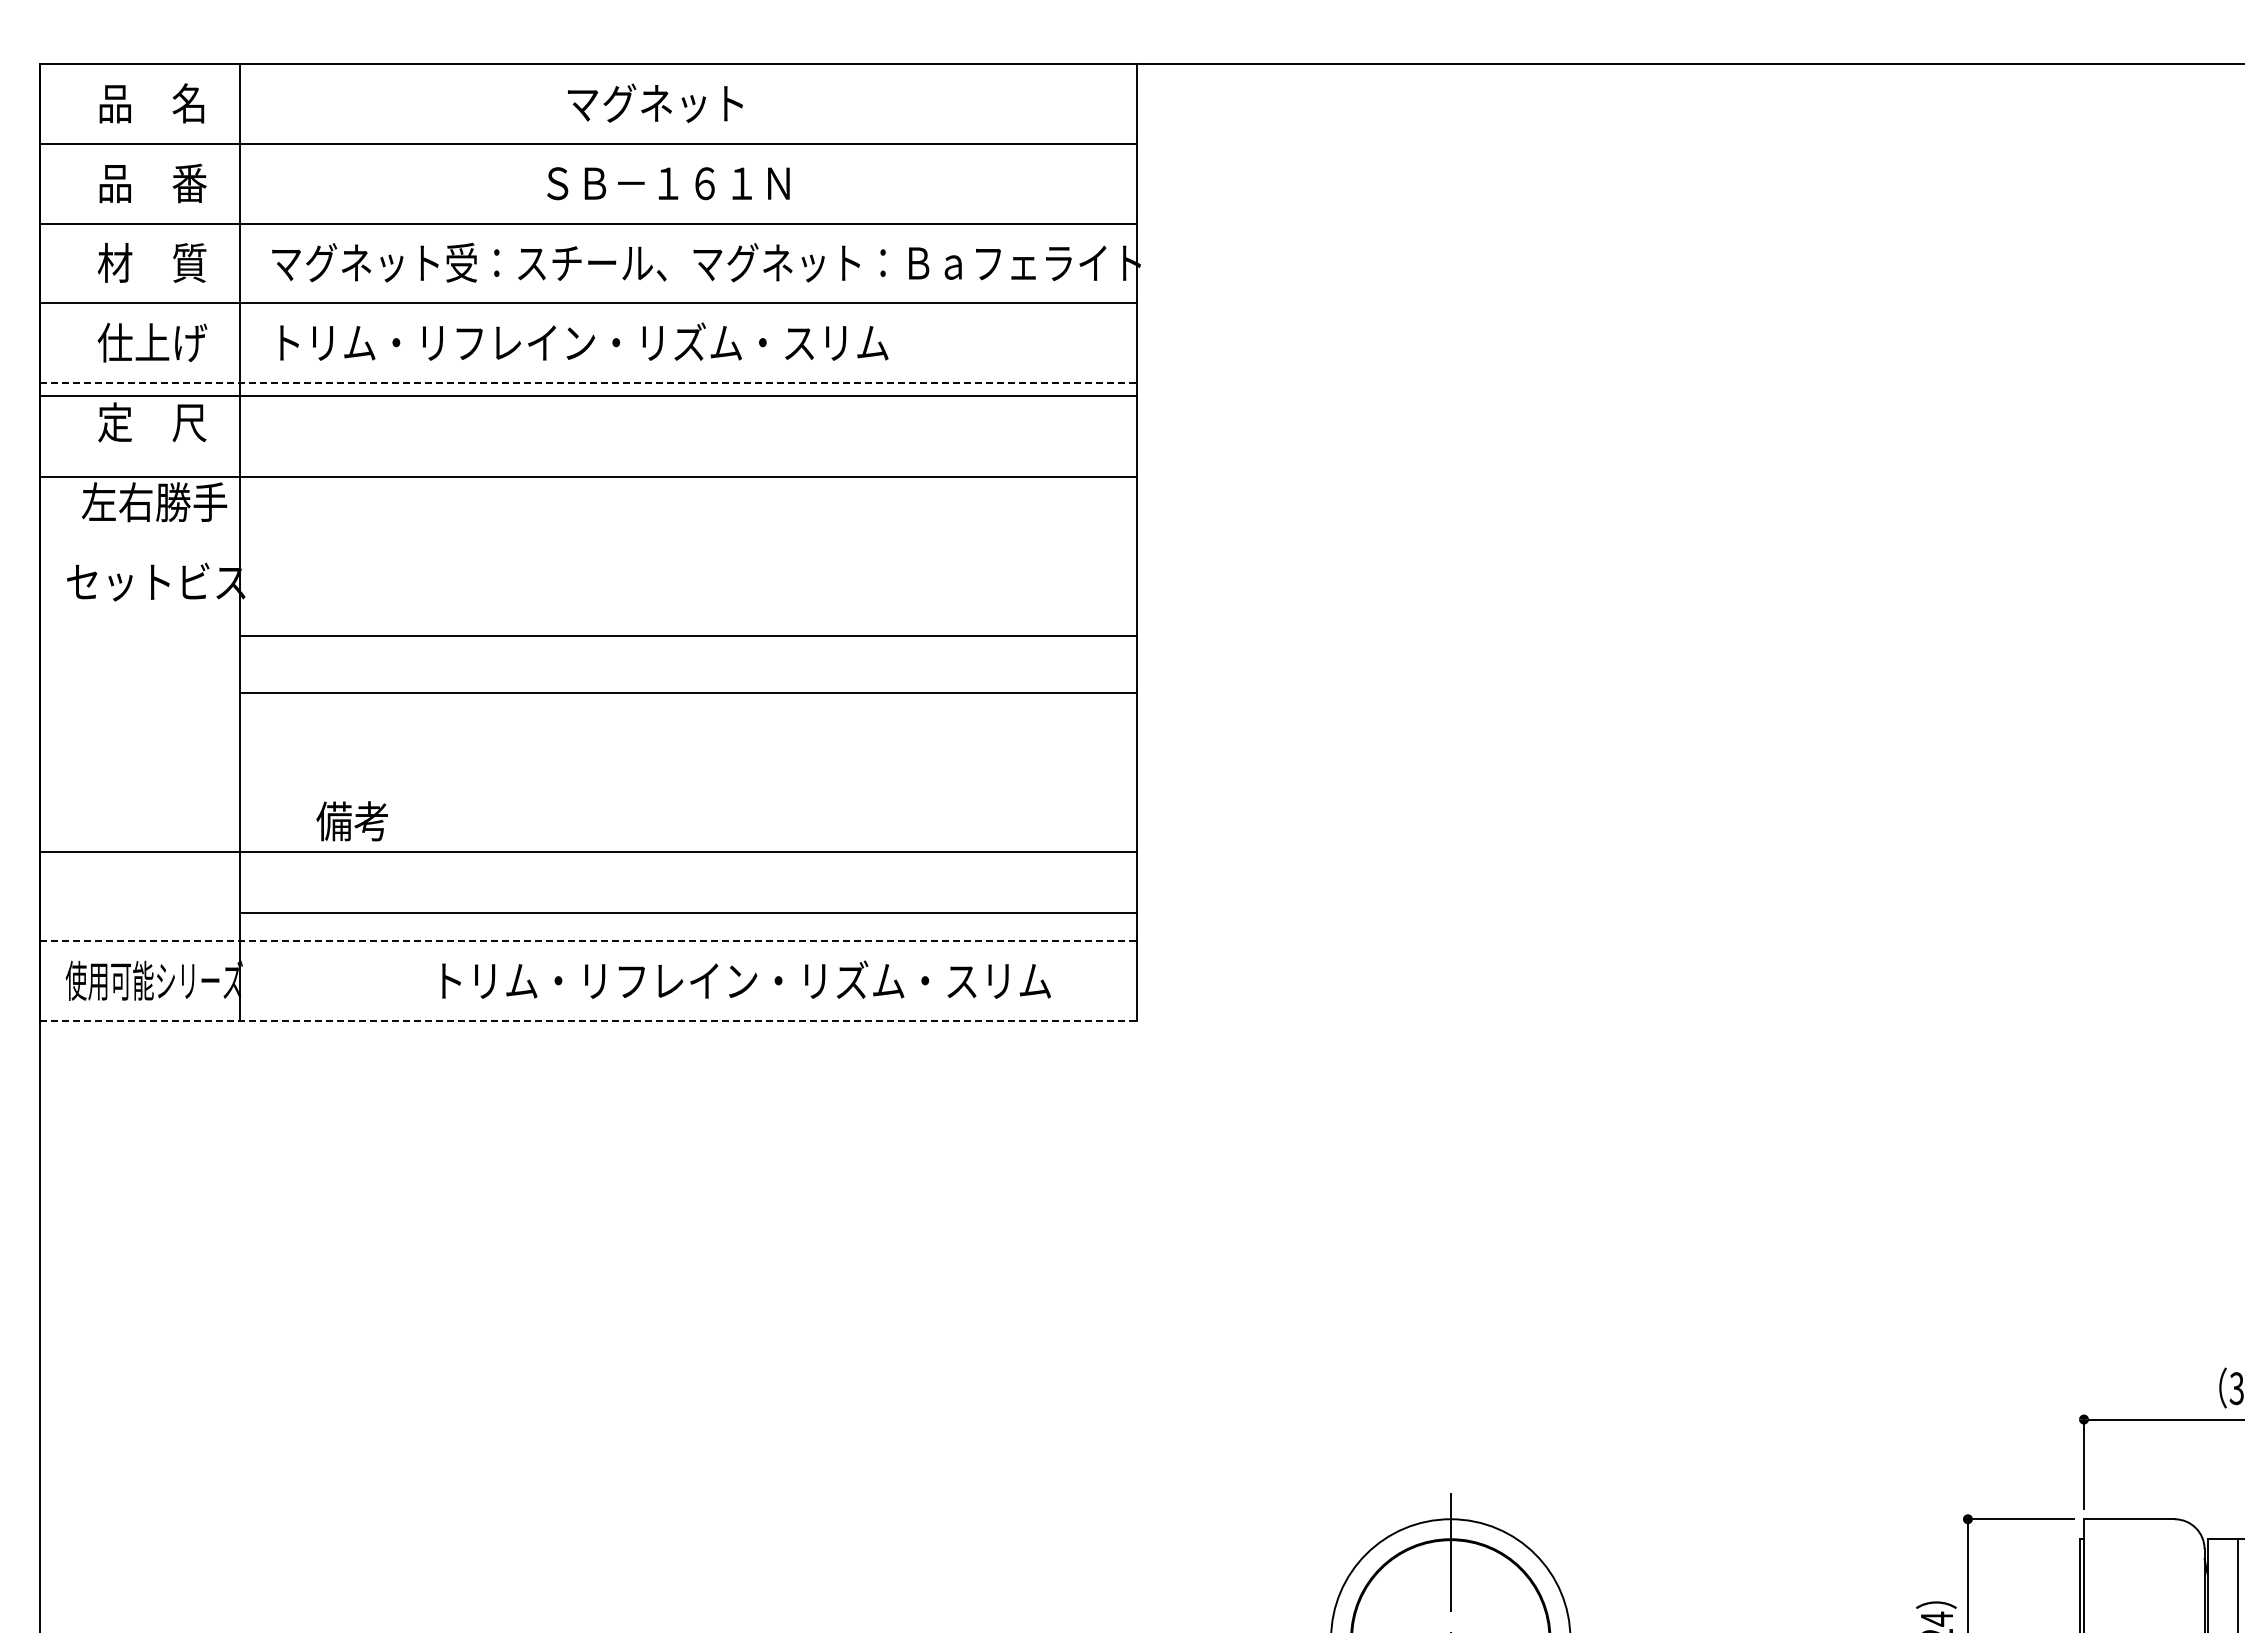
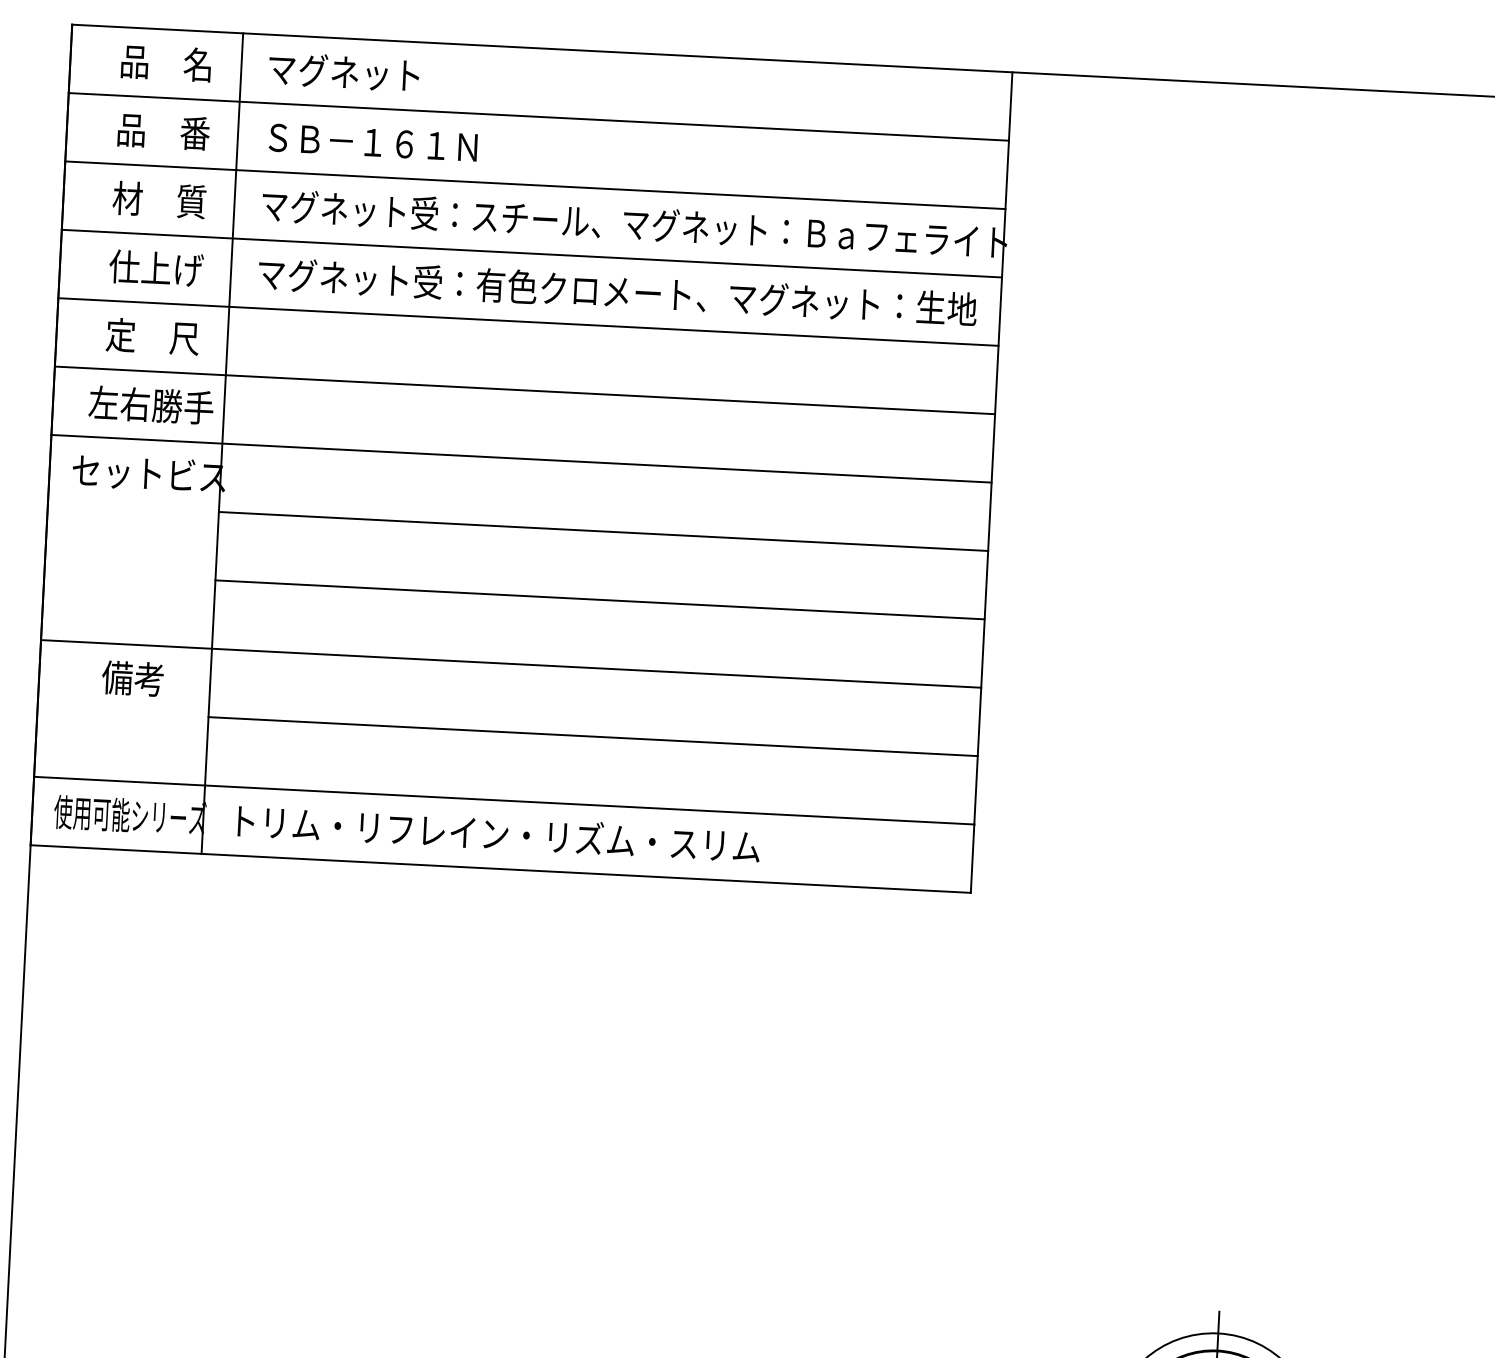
text: (655, 102) -> (344, 71), moved
text: (668, 183) -> (373, 142), moved
text: (690, 342) -> (617, 291), トリム・リフレイン・リズム・スリム -> マグネット受：有色クロメート、マグネット：生地
line: (589, 383) -> (529, 322), dashed -> solid
line: (588, 395) -> (524, 390), moved
line: (588, 476) -> (521, 458), moved
line: (687, 636) -> (599, 600), moved
line: (687, 693) -> (602, 531), moved
text: (351, 821) -> (132, 678), moved
line: (588, 851) -> (511, 663), moved
line: (687, 912) -> (592, 736), moved
line: (589, 941) -> (505, 800), dashed -> solid
text: (746, 979) -> (499, 833), moved
line: (589, 1021) -> (501, 869), dashed -> solid

